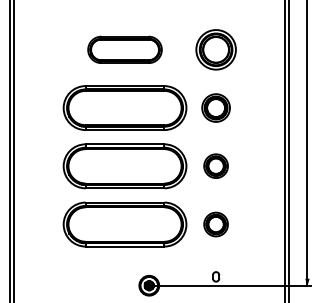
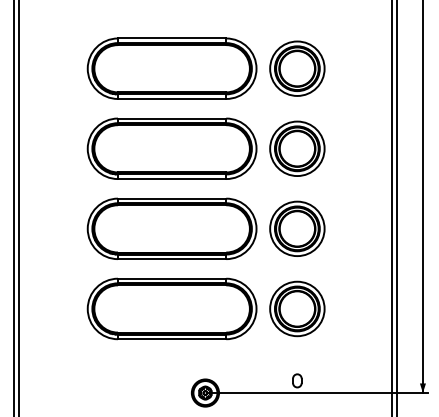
part: (124, 49) -> (171, 68), size x1.67
part: (215, 107) -> (296, 148), size x1.43
part: (215, 165) -> (296, 227), size x1.67
part: (215, 224) -> (296, 308), size x1.67

